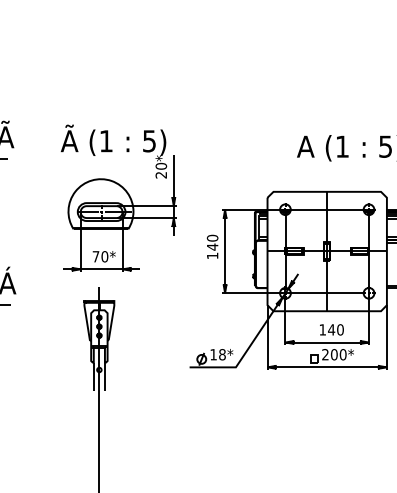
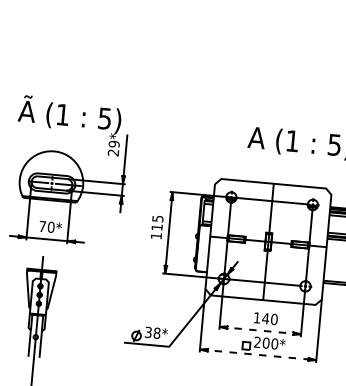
text: (161, 166) -> (114, 144), 20* -> 29*
text: (212, 242) -> (157, 222), 140 -> 115
line: (327, 342) -> (260, 330), solid -> dashed
text: (213, 354) -> (148, 332), 18* -> 38*
line: (327, 367) -> (258, 355), solid -> dashed

